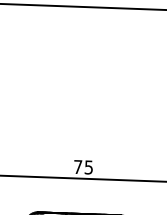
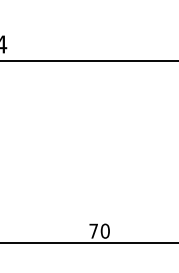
text: (88, 166) -> (104, 230), 75 -> 70

